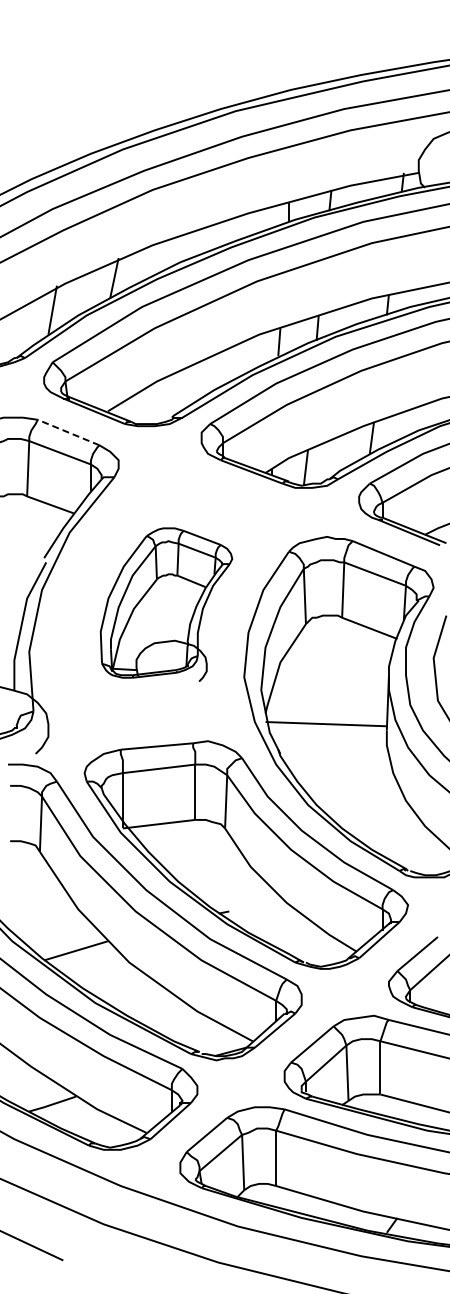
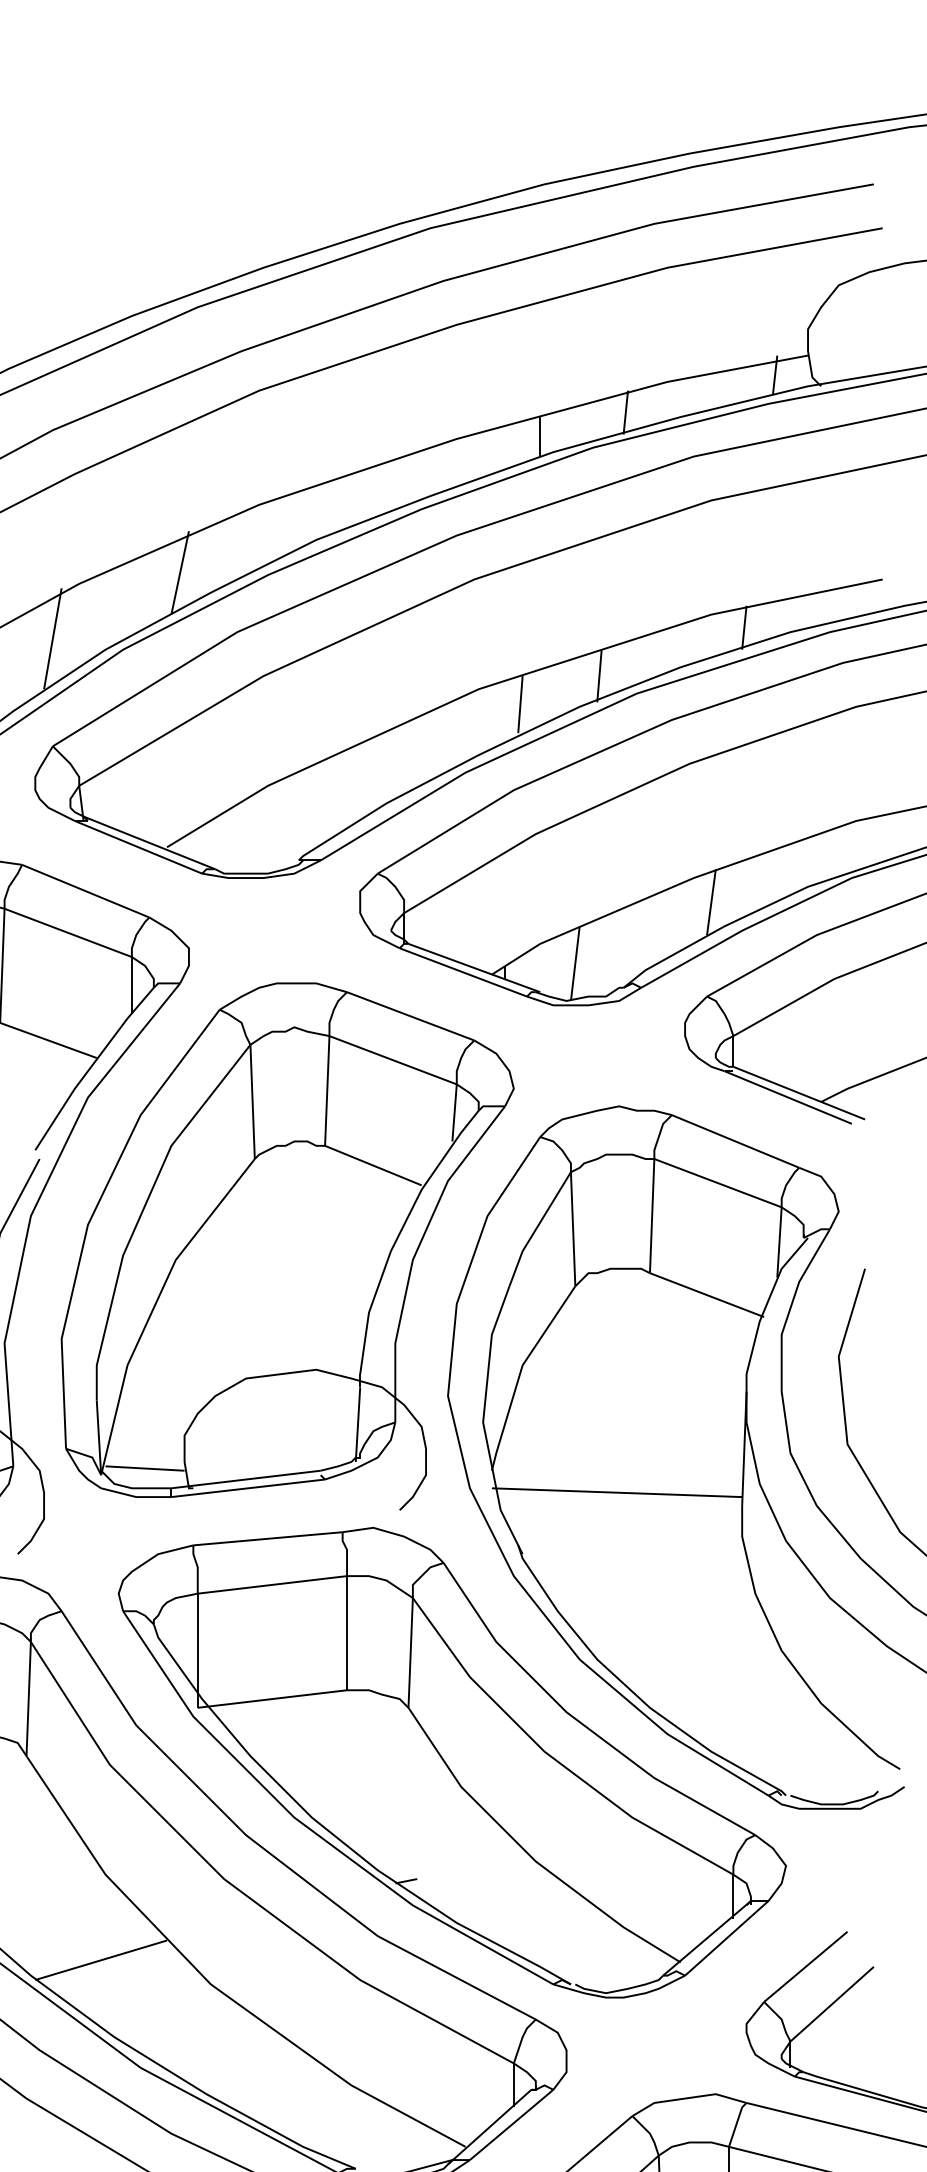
line: (68, 432) -> (85, 891), dashed -> solid
part: (166, 604) -> (287, 1245), size x1.67

